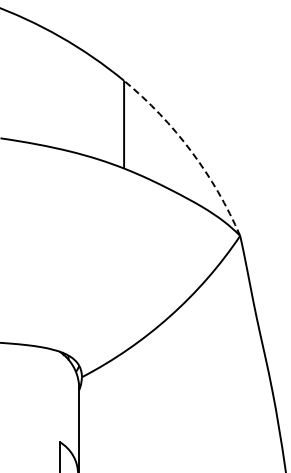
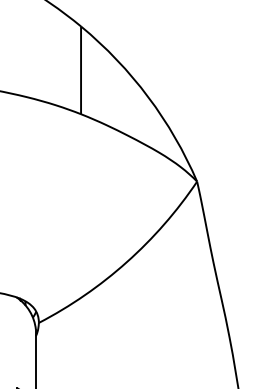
arc: (191, 151) -> (148, 97), dashed -> solid

